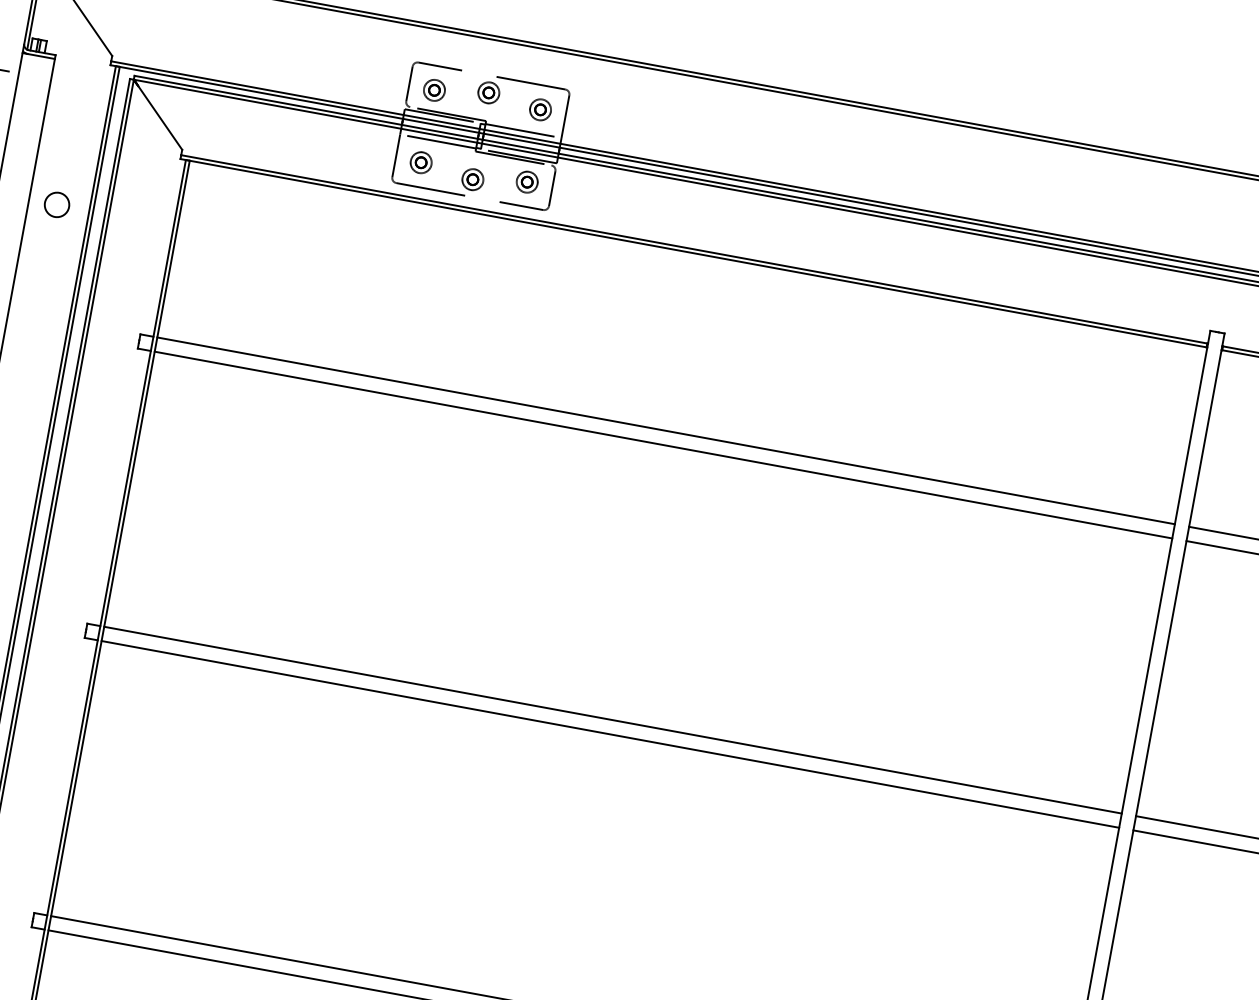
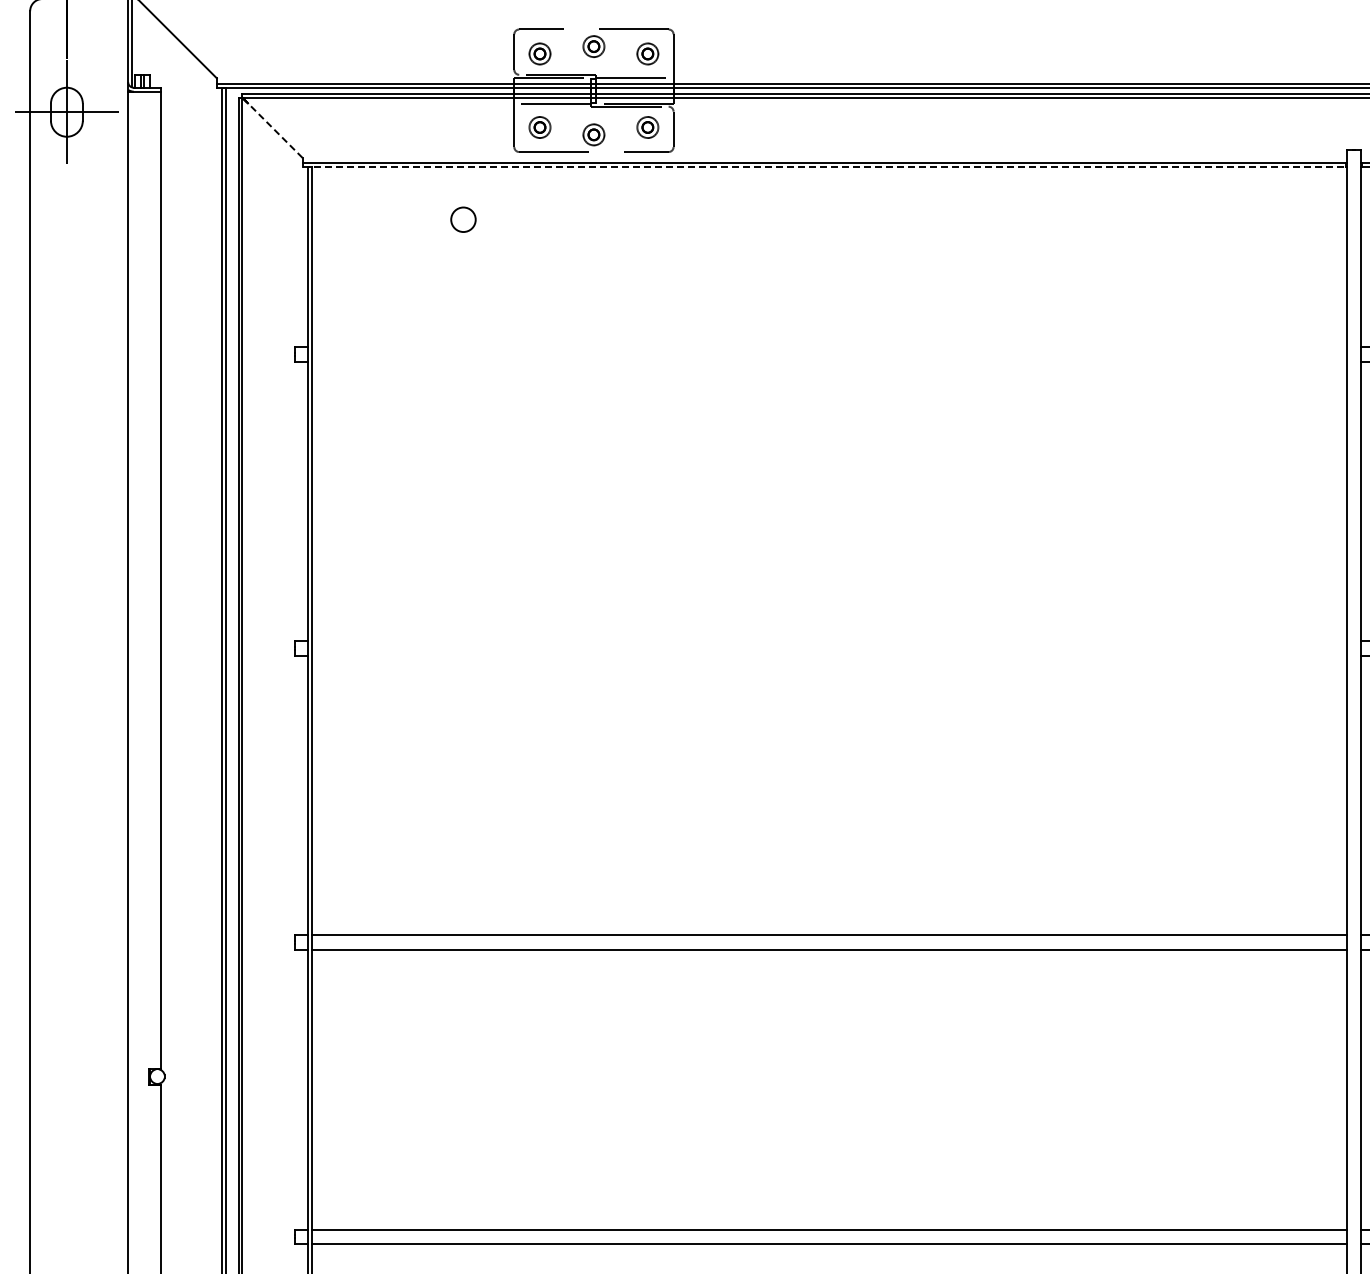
line: (160, 117) -> (275, 130), solid -> dashed
circle: (57, 204) -> (463, 219), moved
line: (693, 253) -> (824, 167), solid -> dashed
line: (666, 431) -> (829, 347), removed
line: (663, 445) -> (829, 361), removed
line: (613, 720) -> (829, 641), removed
line: (610, 734) -> (829, 655), removed

